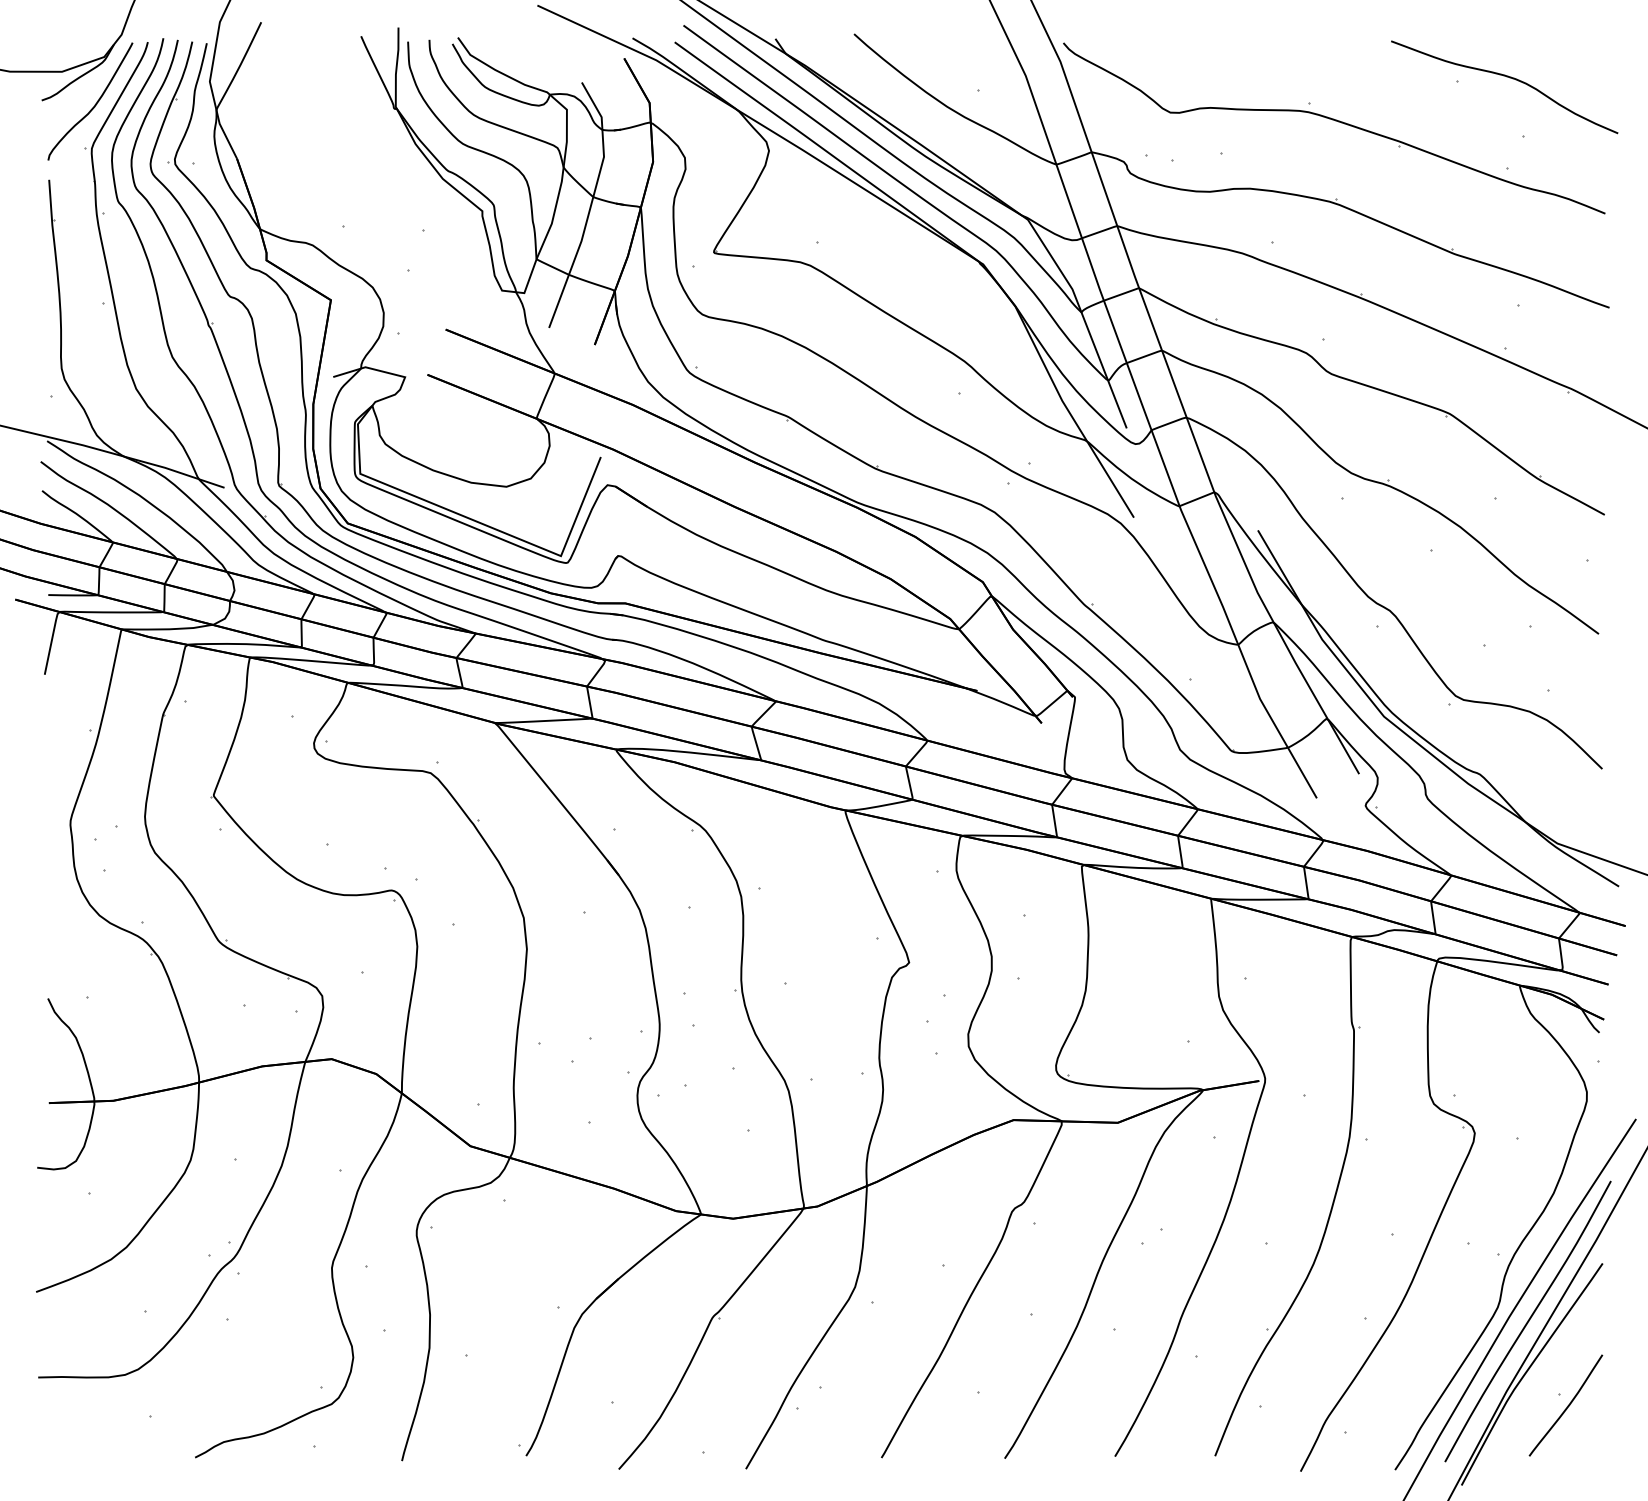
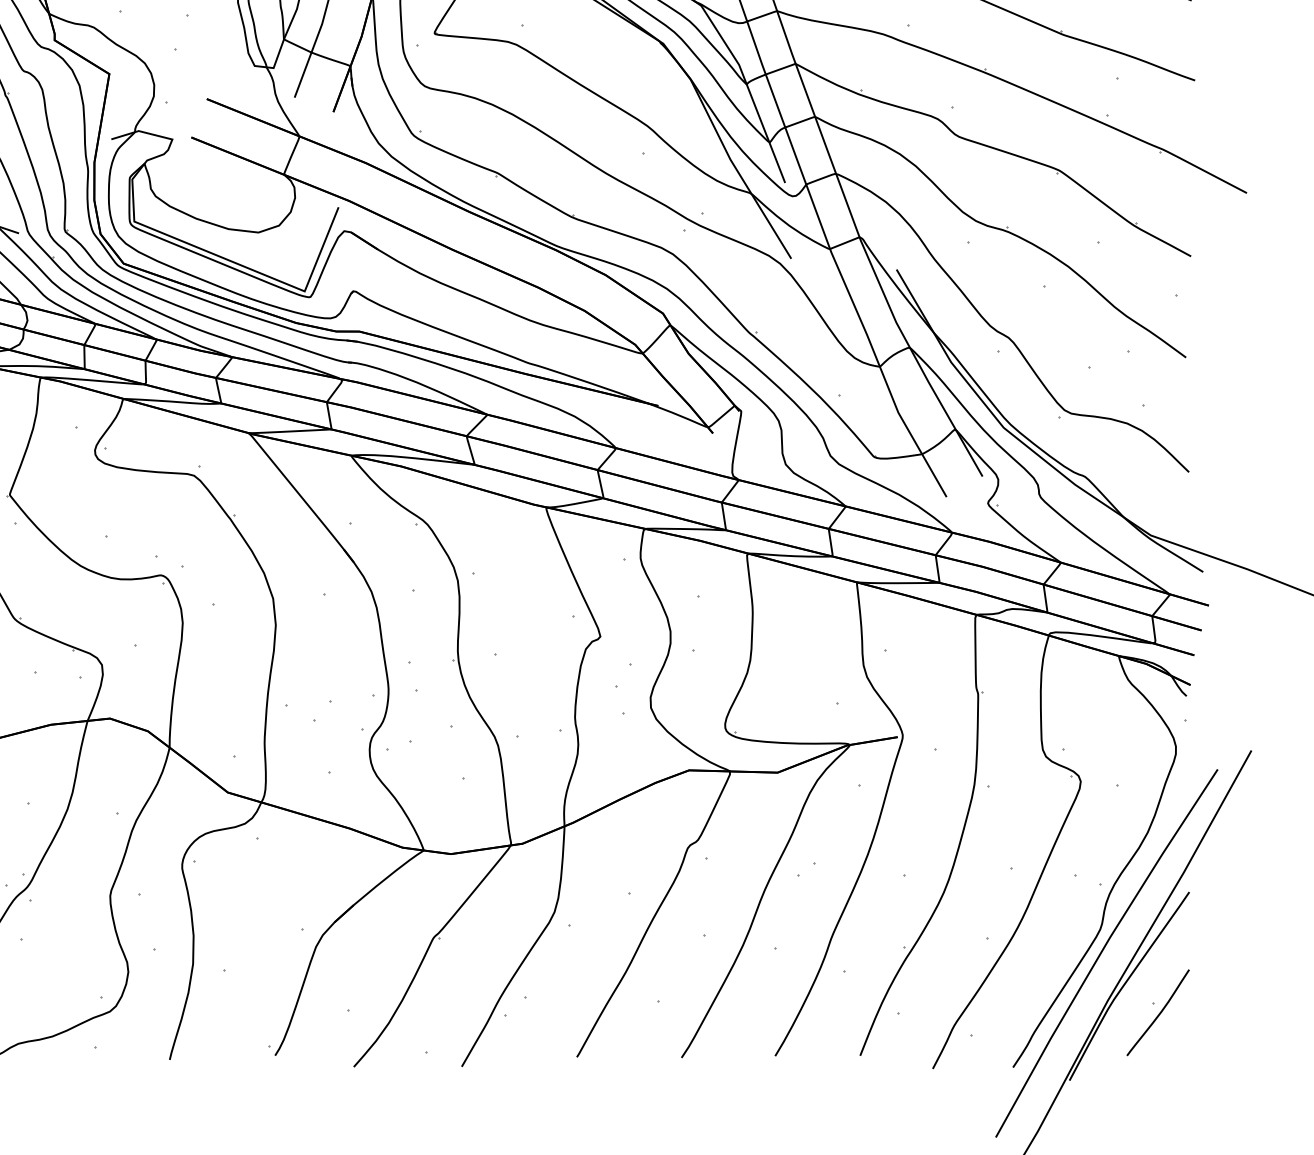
curve: (1527, 1321) -> (1125, 941), removed

